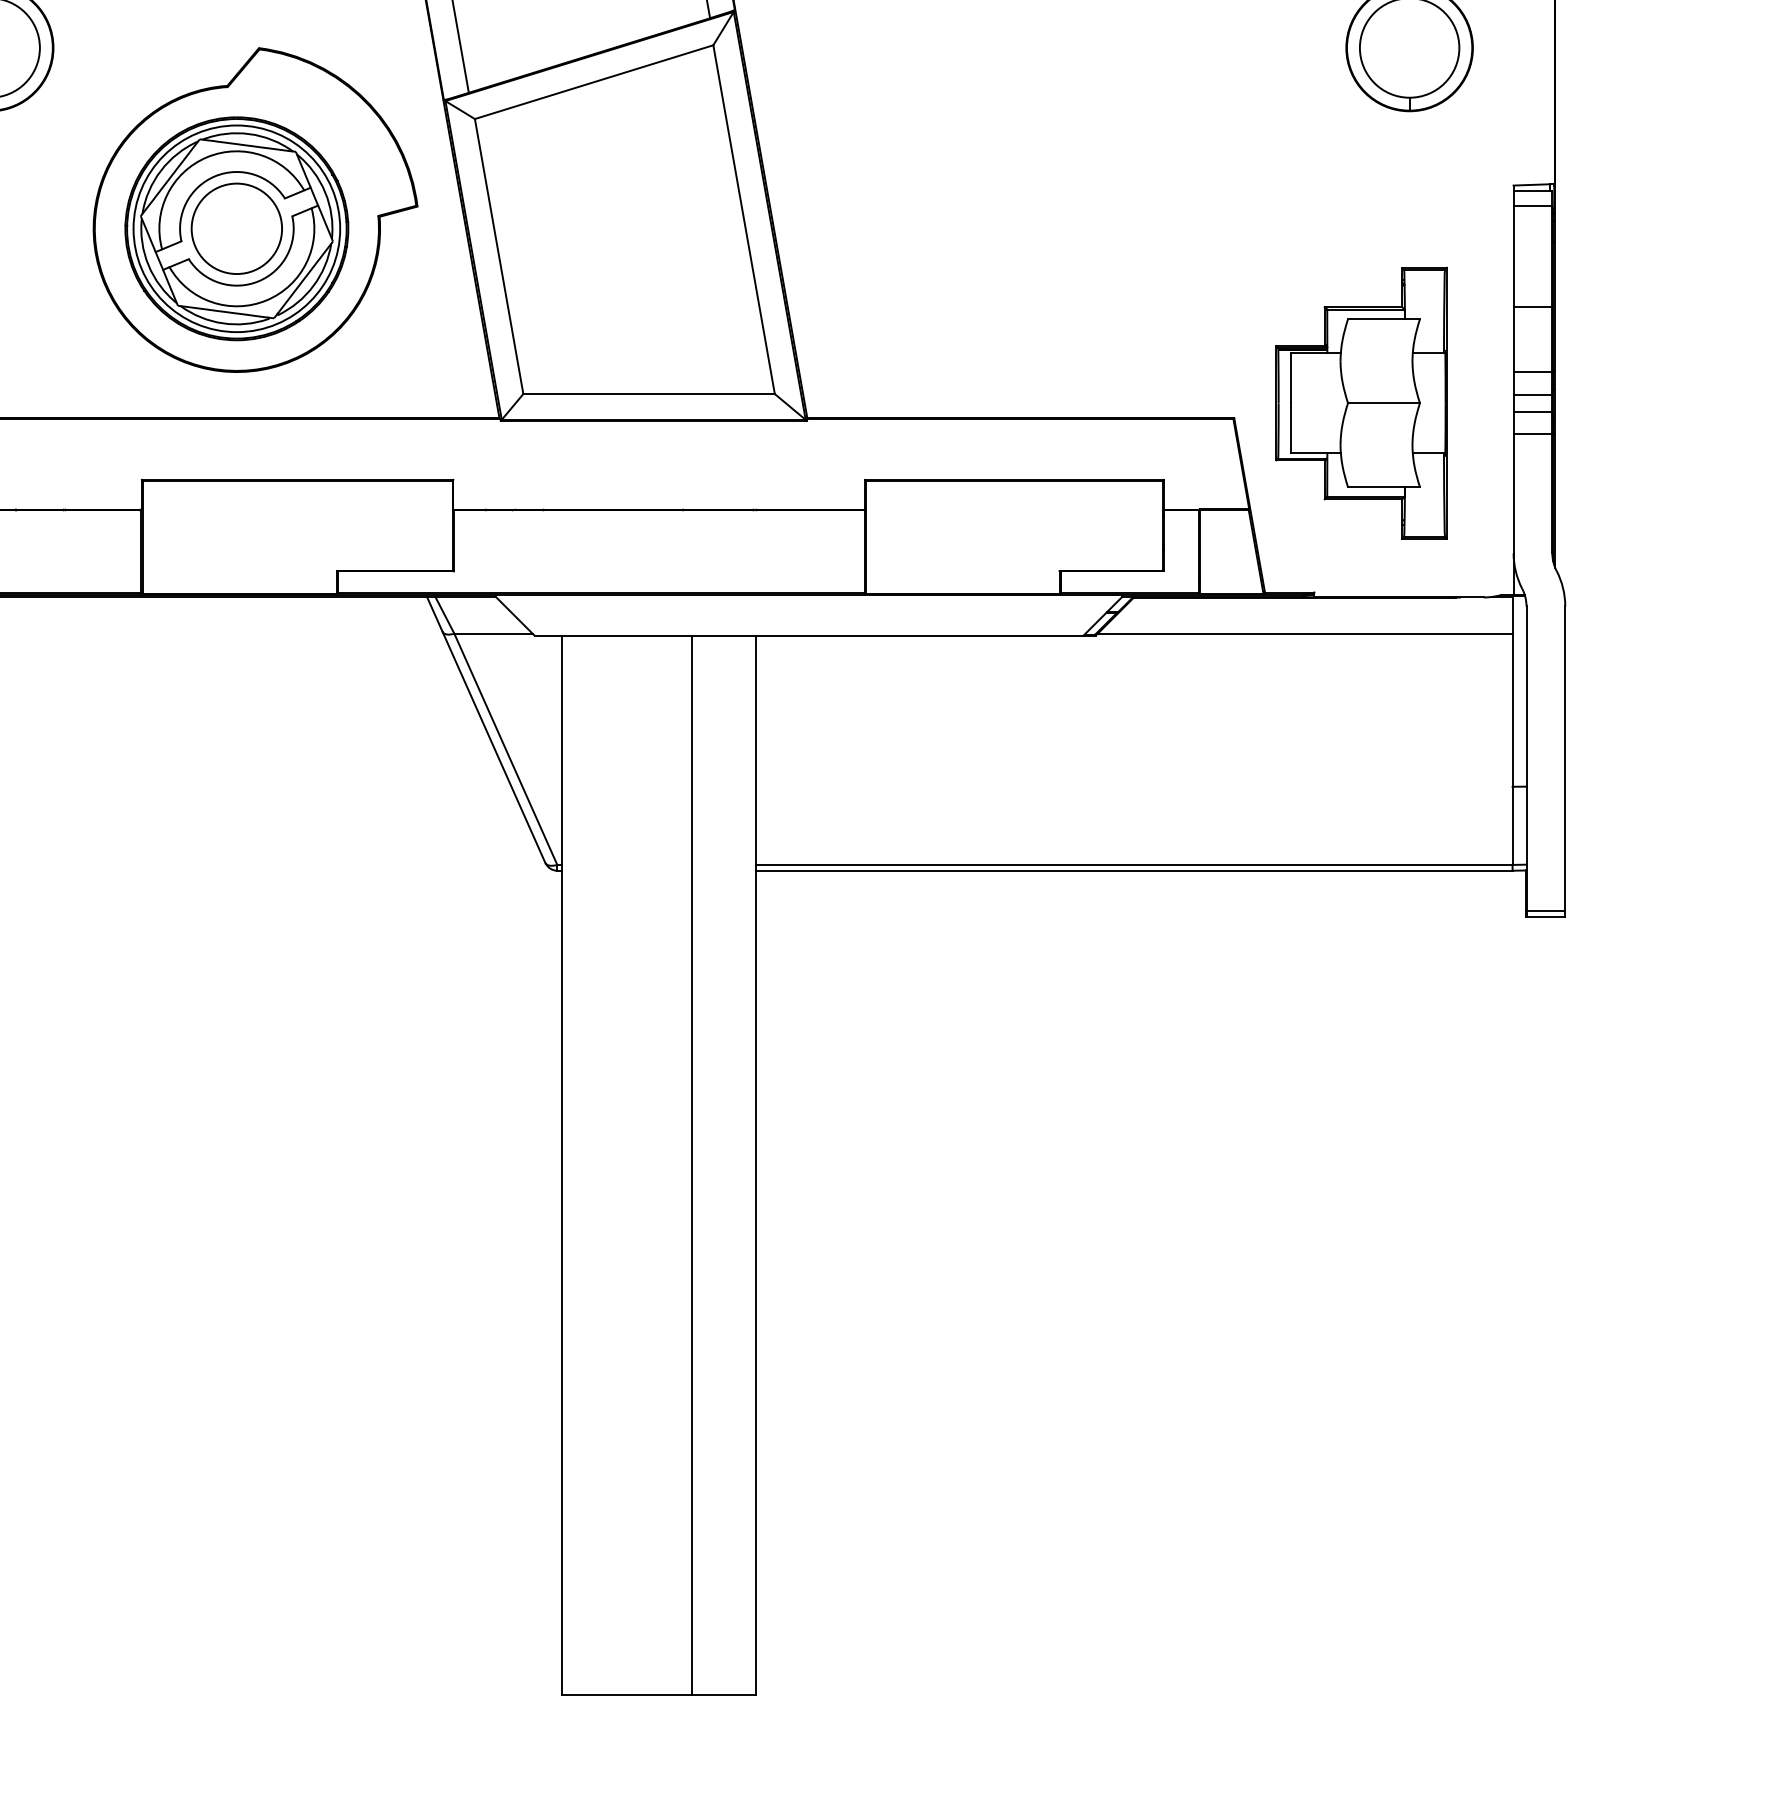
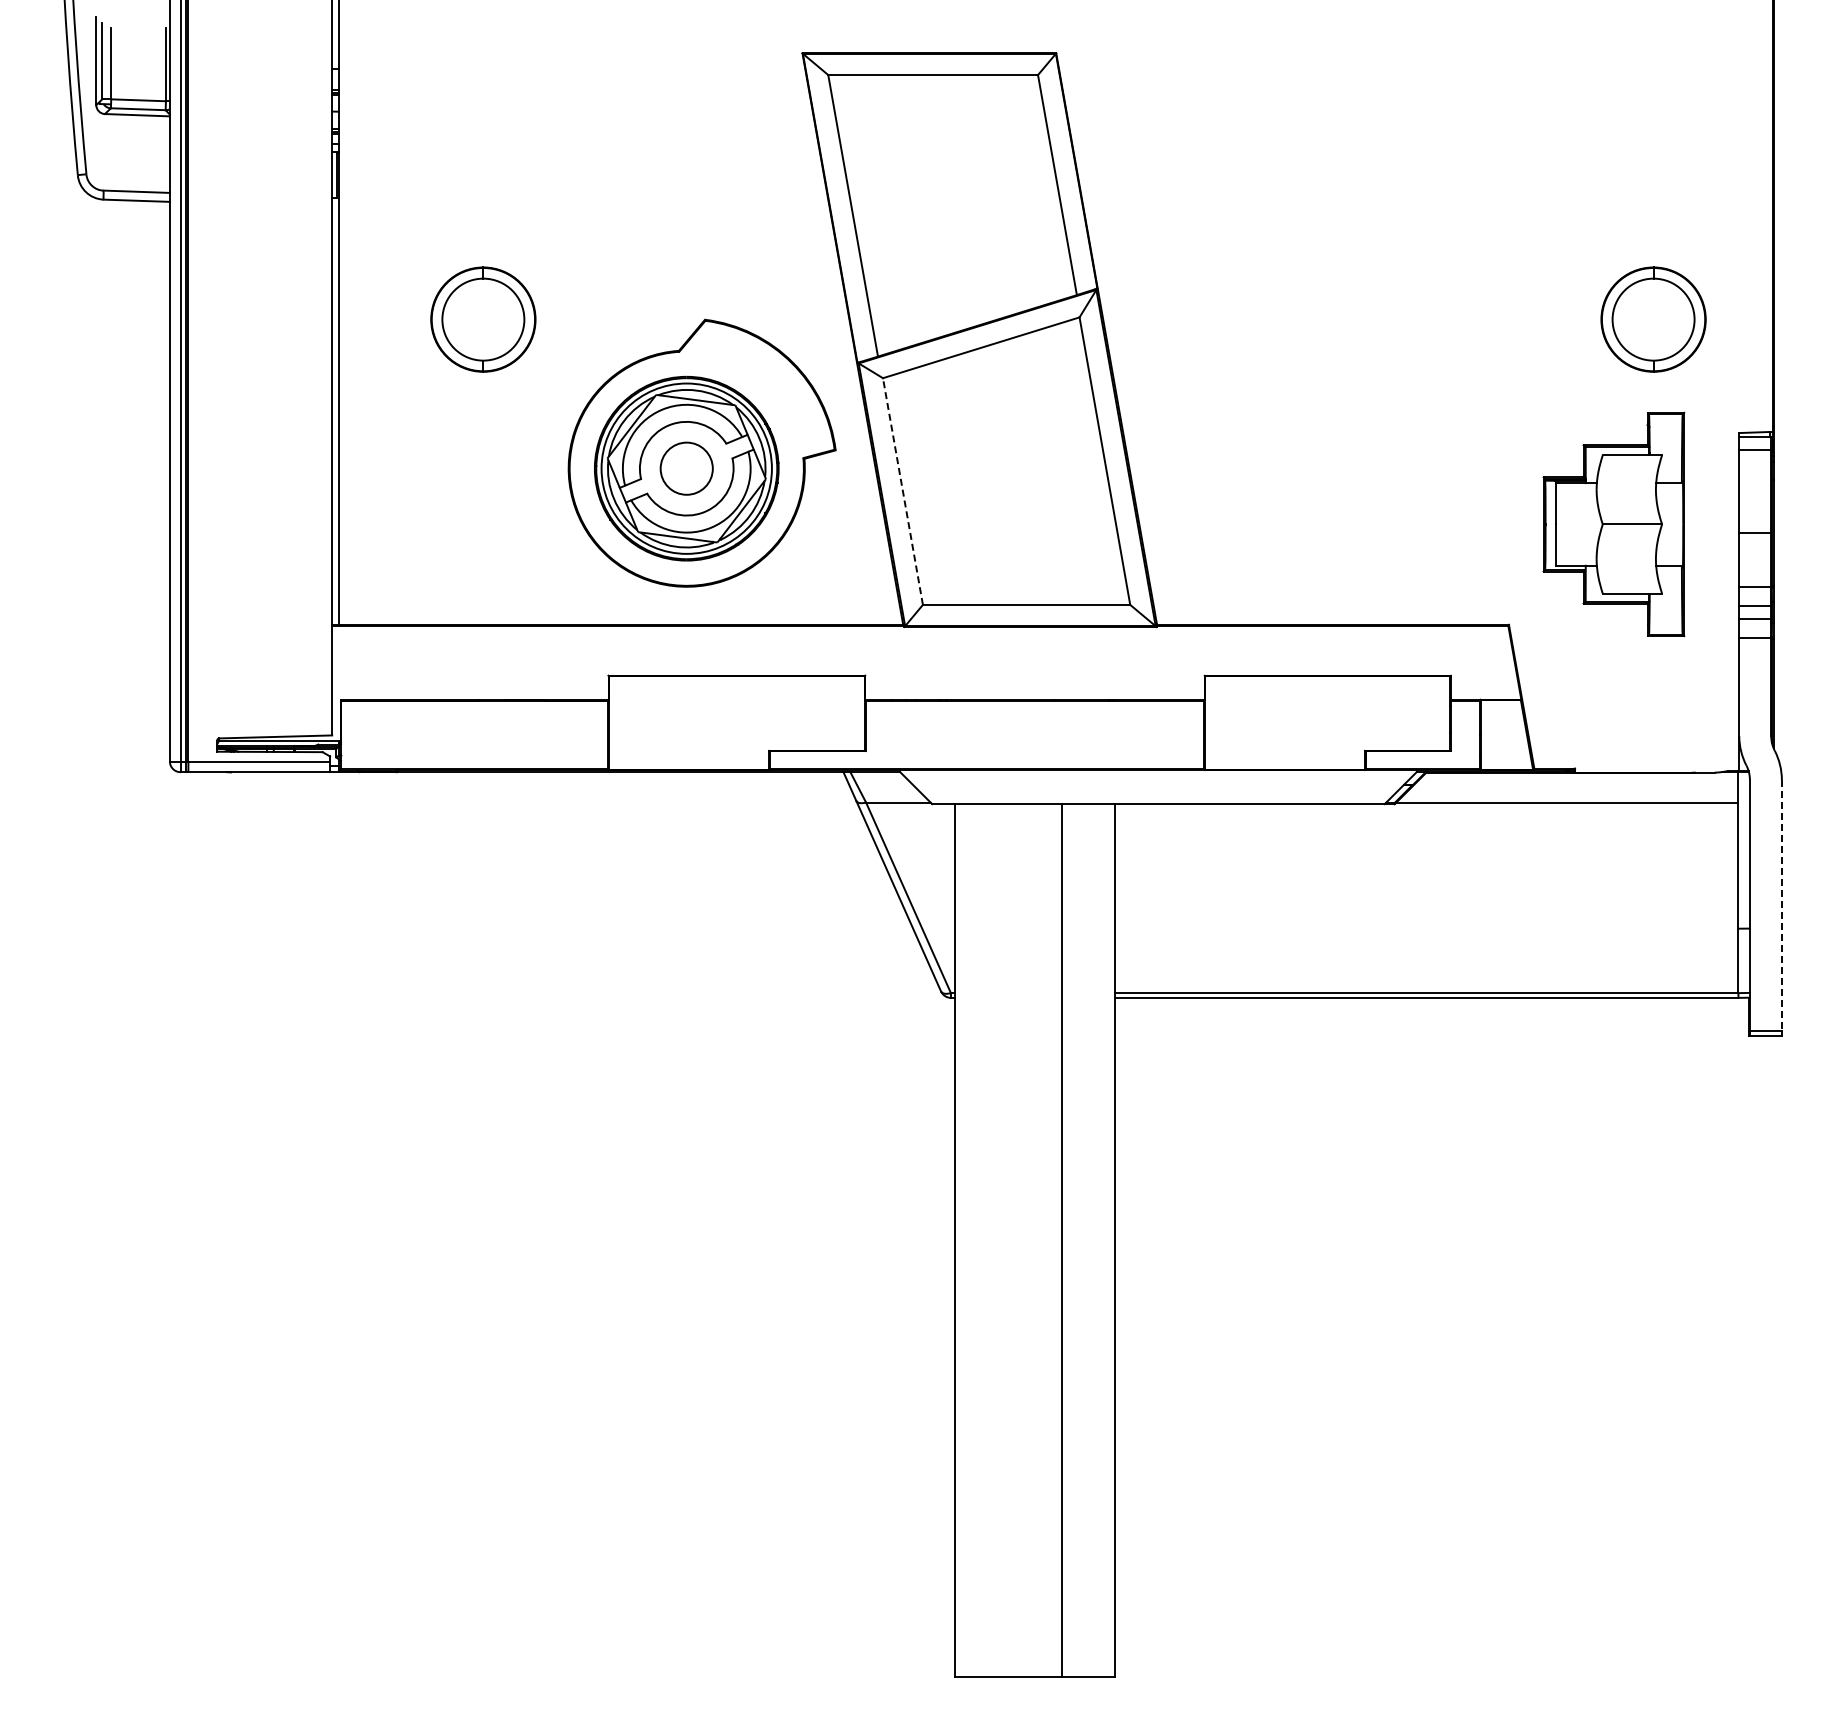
circle: (236, 228) -> (686, 468), size x0.7
line: (498, 256) -> (902, 491), solid -> dashed
part: (1361, 403) -> (1613, 524), moved
line: (1564, 758) -> (1781, 905), solid -> dashed

